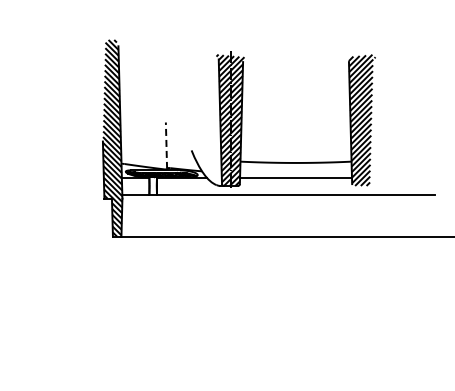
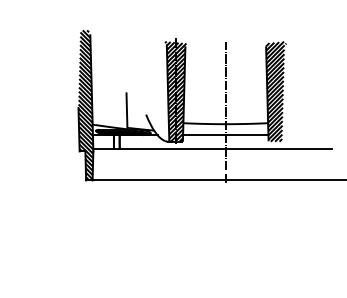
line: (166, 145) -> (126, 110), dashed -> solid
line: (296, 147) -> (226, 112), added

